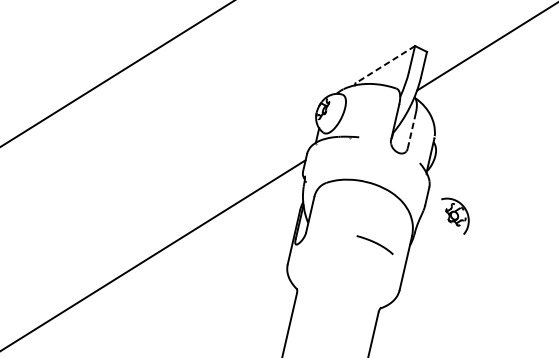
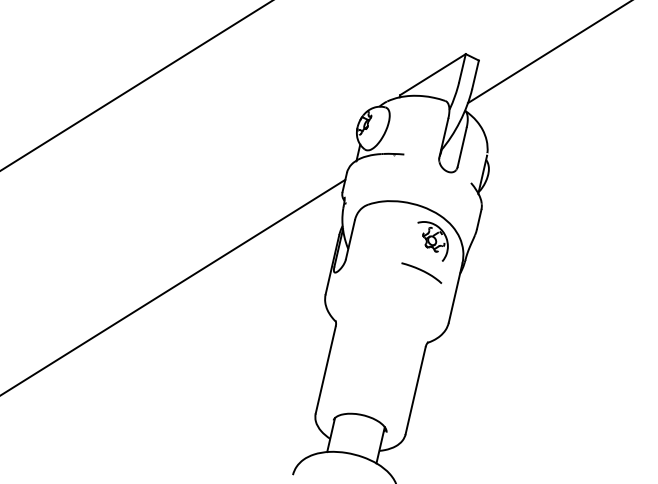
line: (384, 64) -> (432, 74), dashed -> solid
line: (412, 130) -> (462, 147), dashed -> solid
part: (454, 216) -> (432, 241), moved

